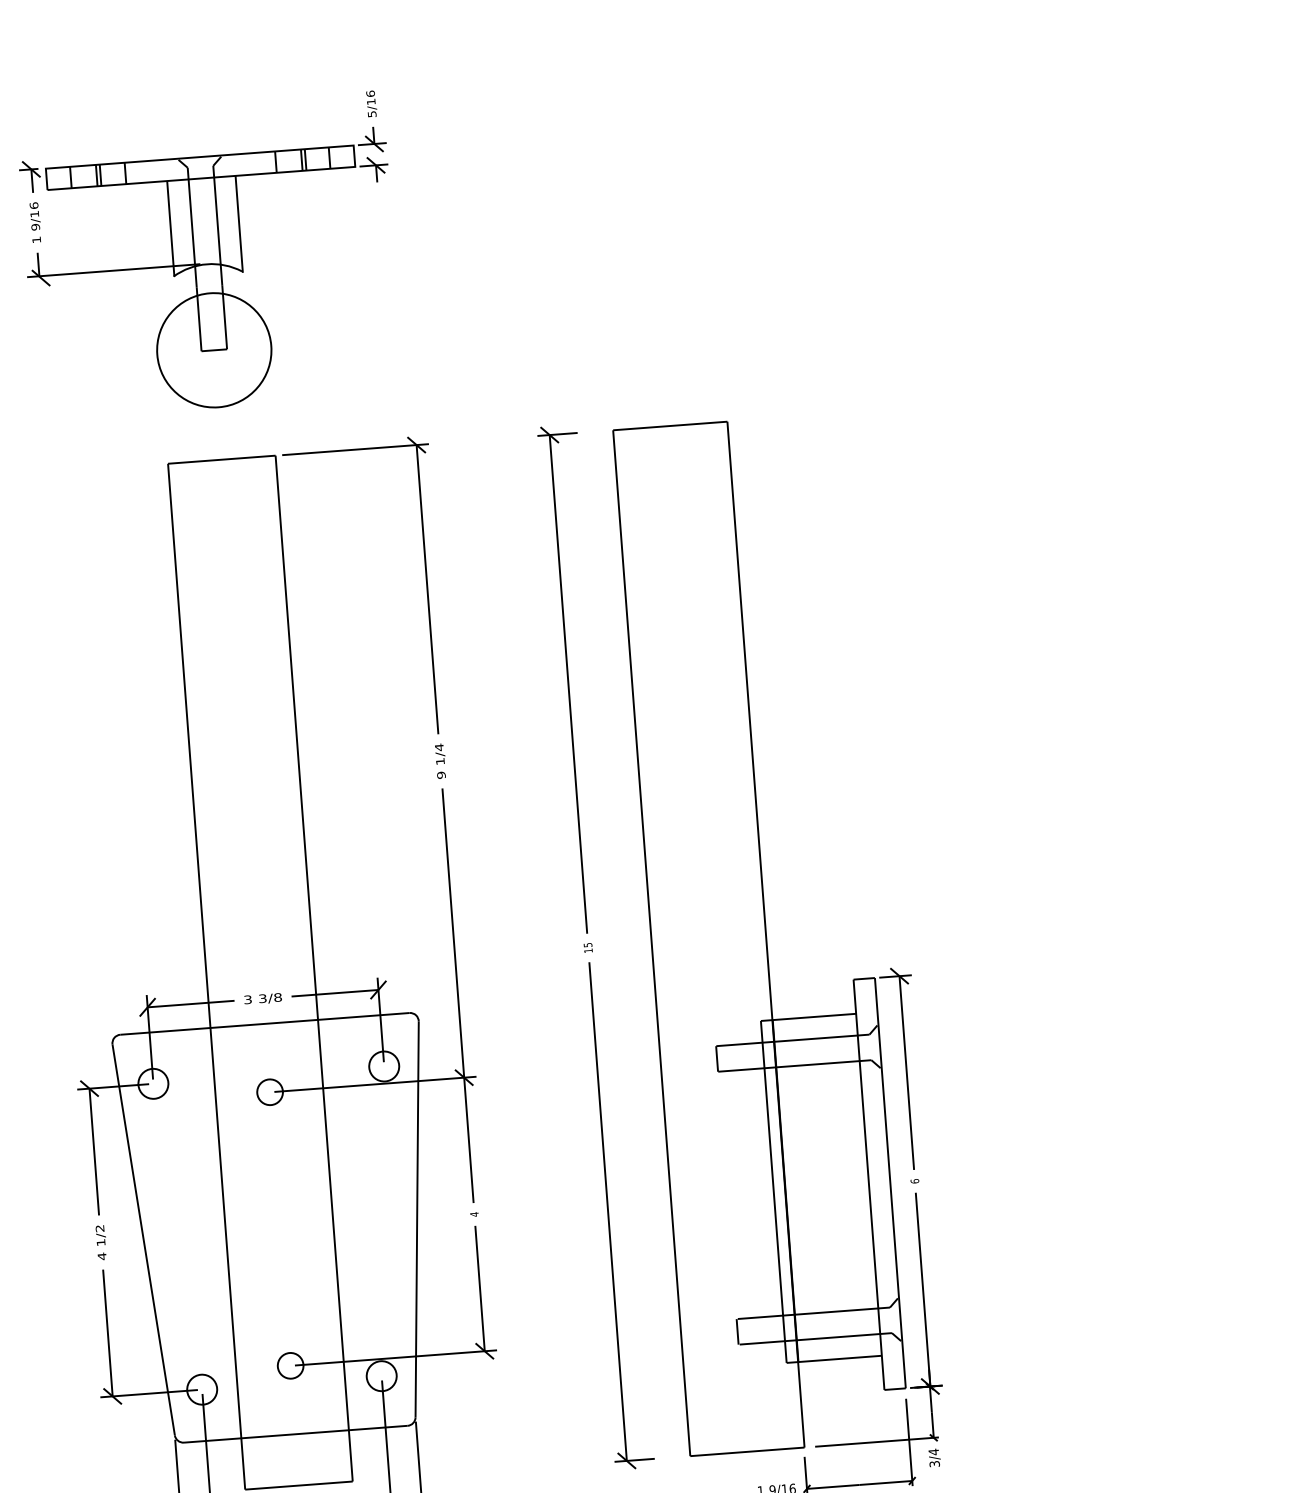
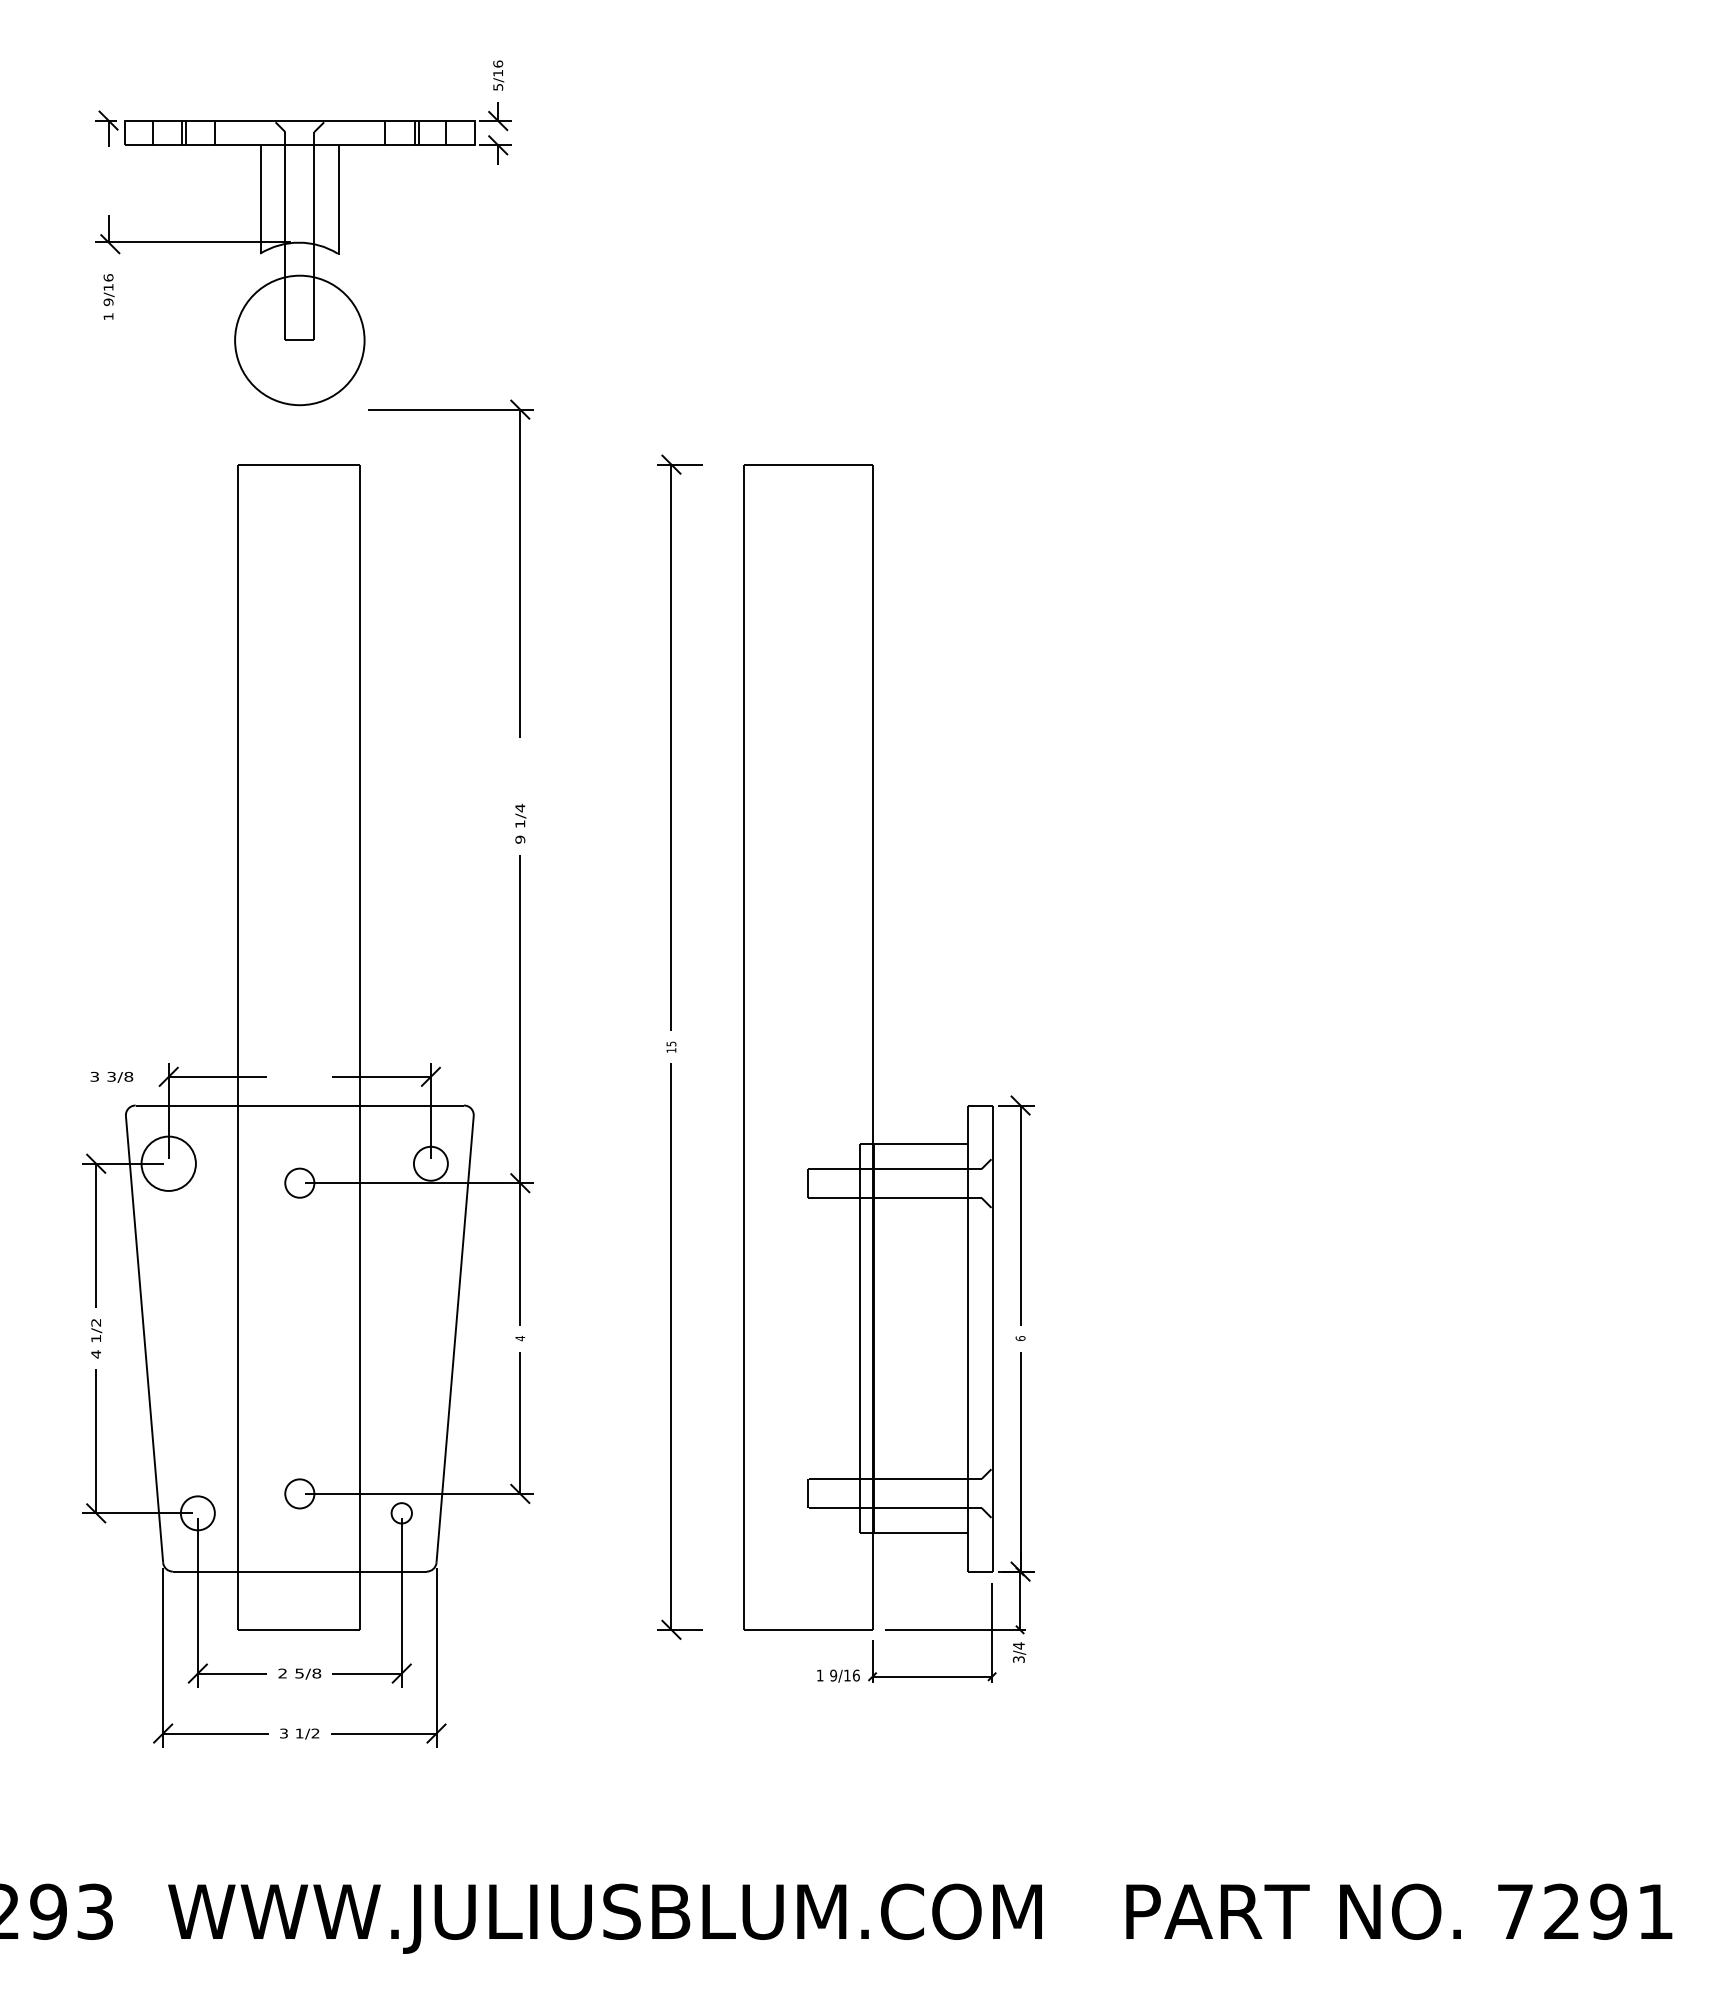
text: (35, 222) -> (108, 296), moved
part: (426, 584) -> (519, 568), moved
text: (262, 998) -> (111, 1076), moved
circle: (153, 1083) -> (168, 1163), size x1.6
circle: (381, 1376) -> (401, 1513), size x0.6

